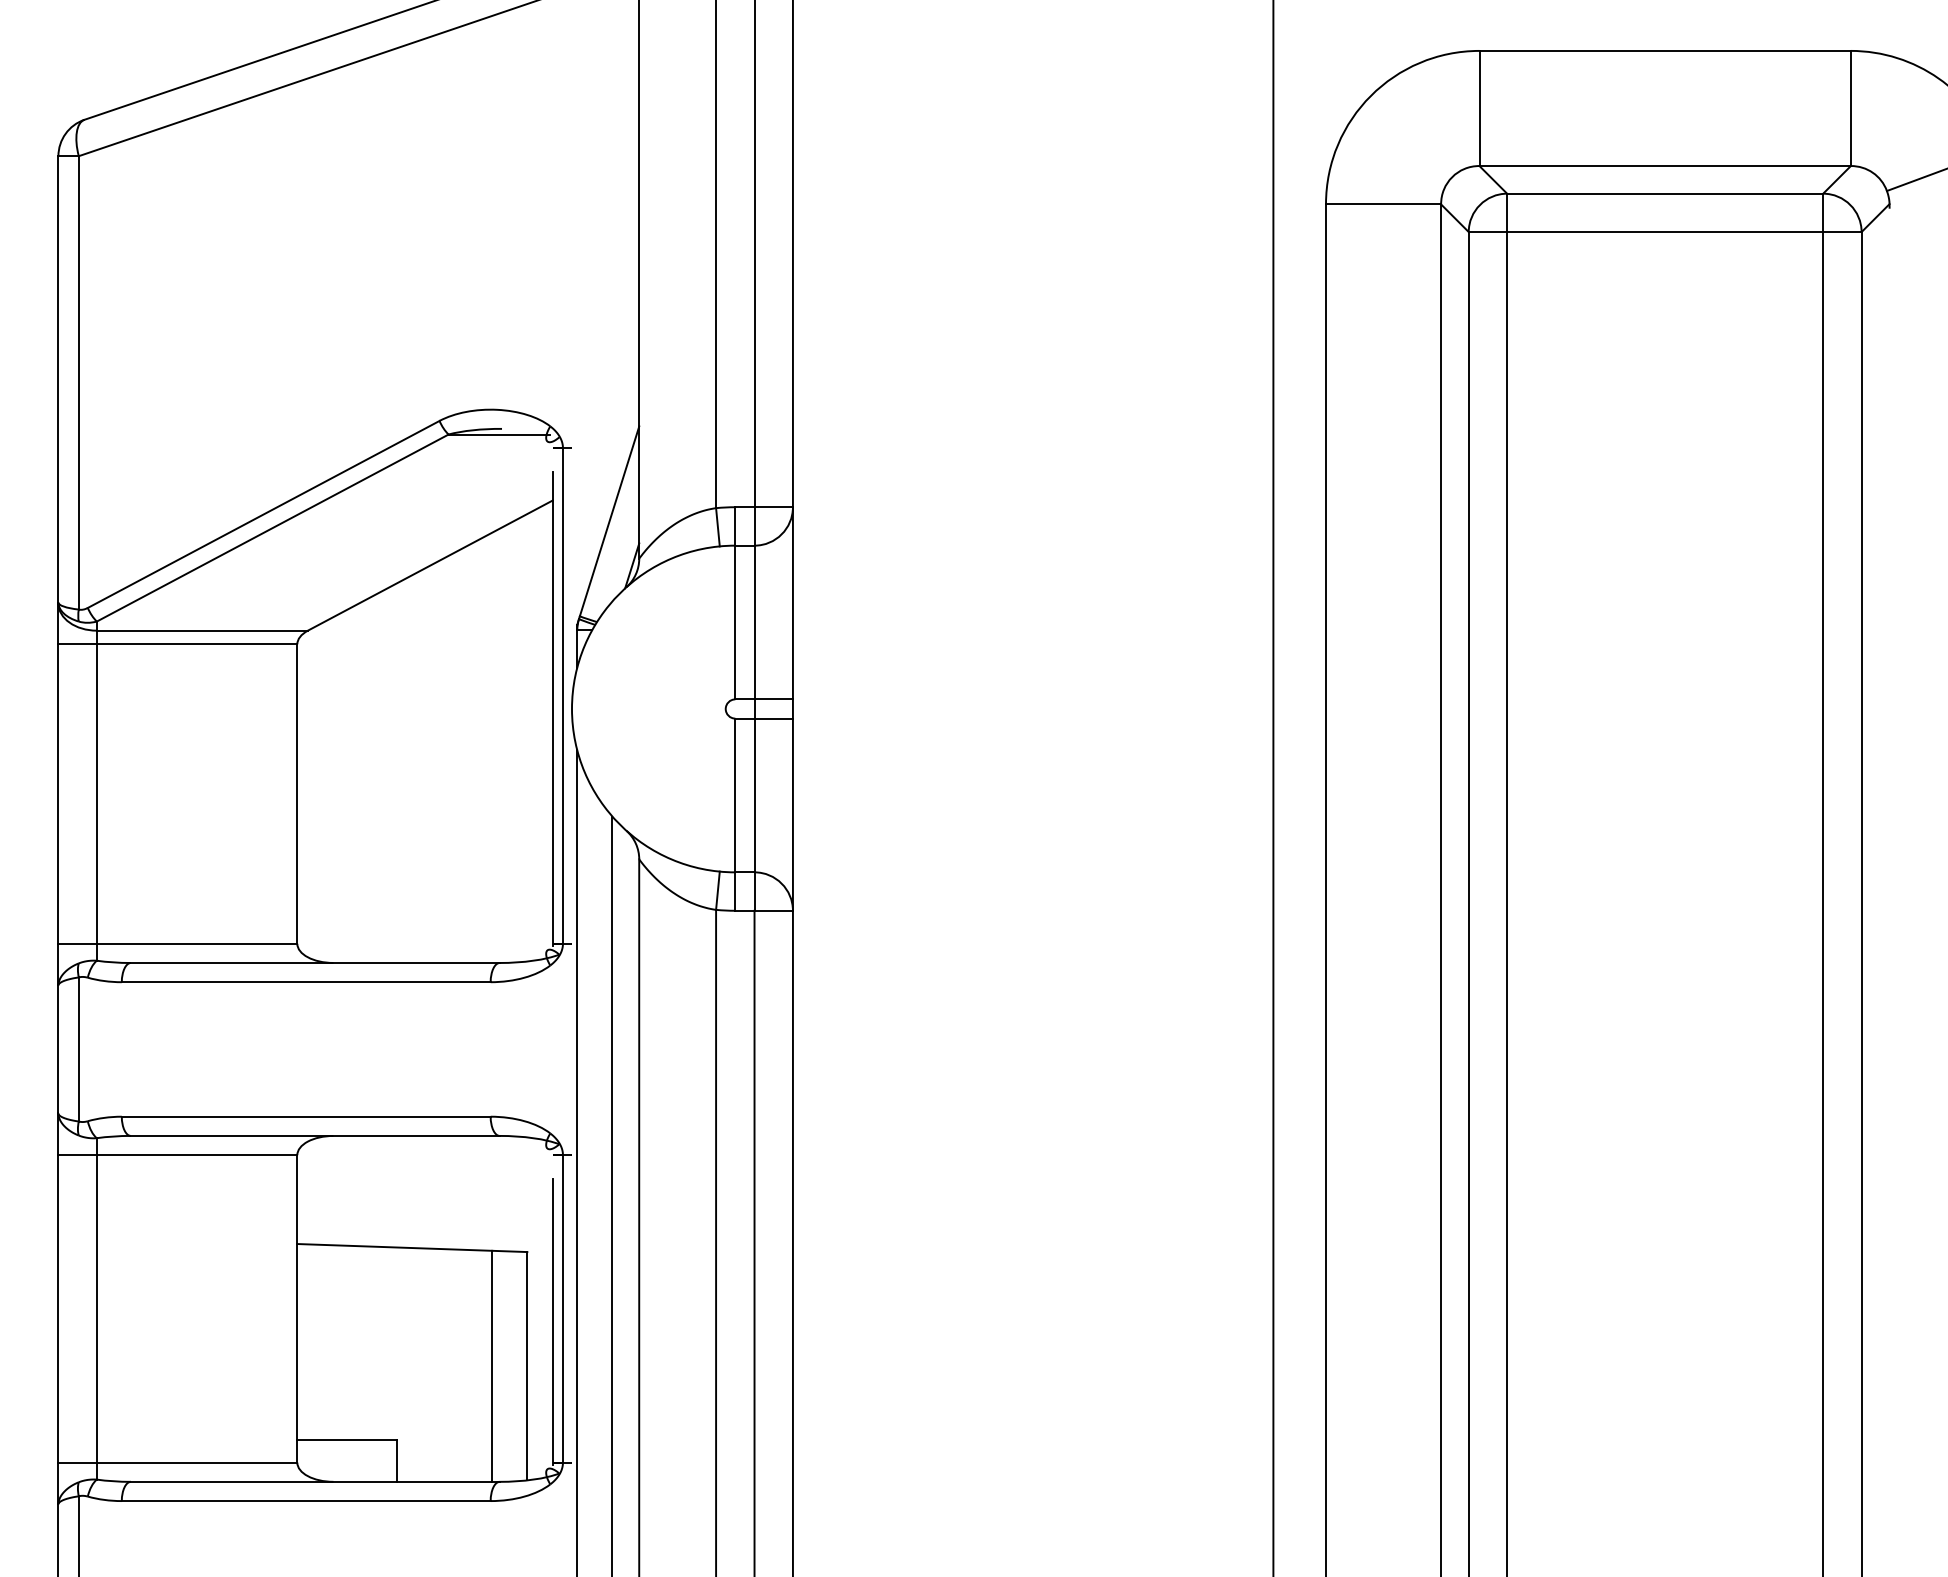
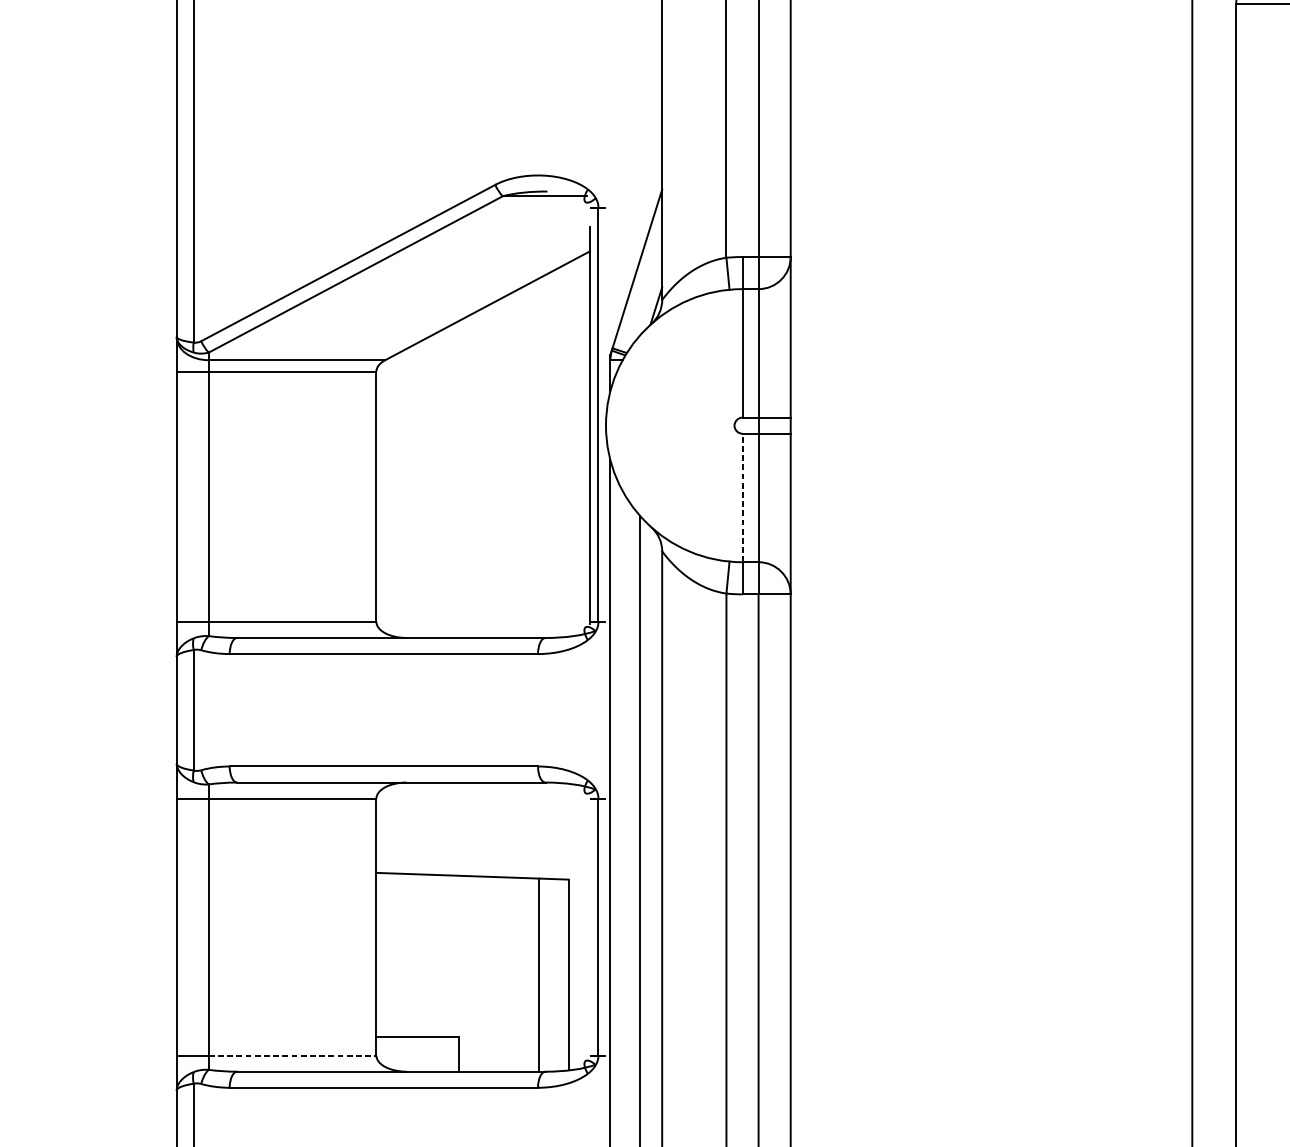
line: (735, 795) -> (742, 497), solid -> dashed
line: (552, 1321) -> (589, 937), removed
line: (197, 1462) -> (292, 1055), solid -> dashed

